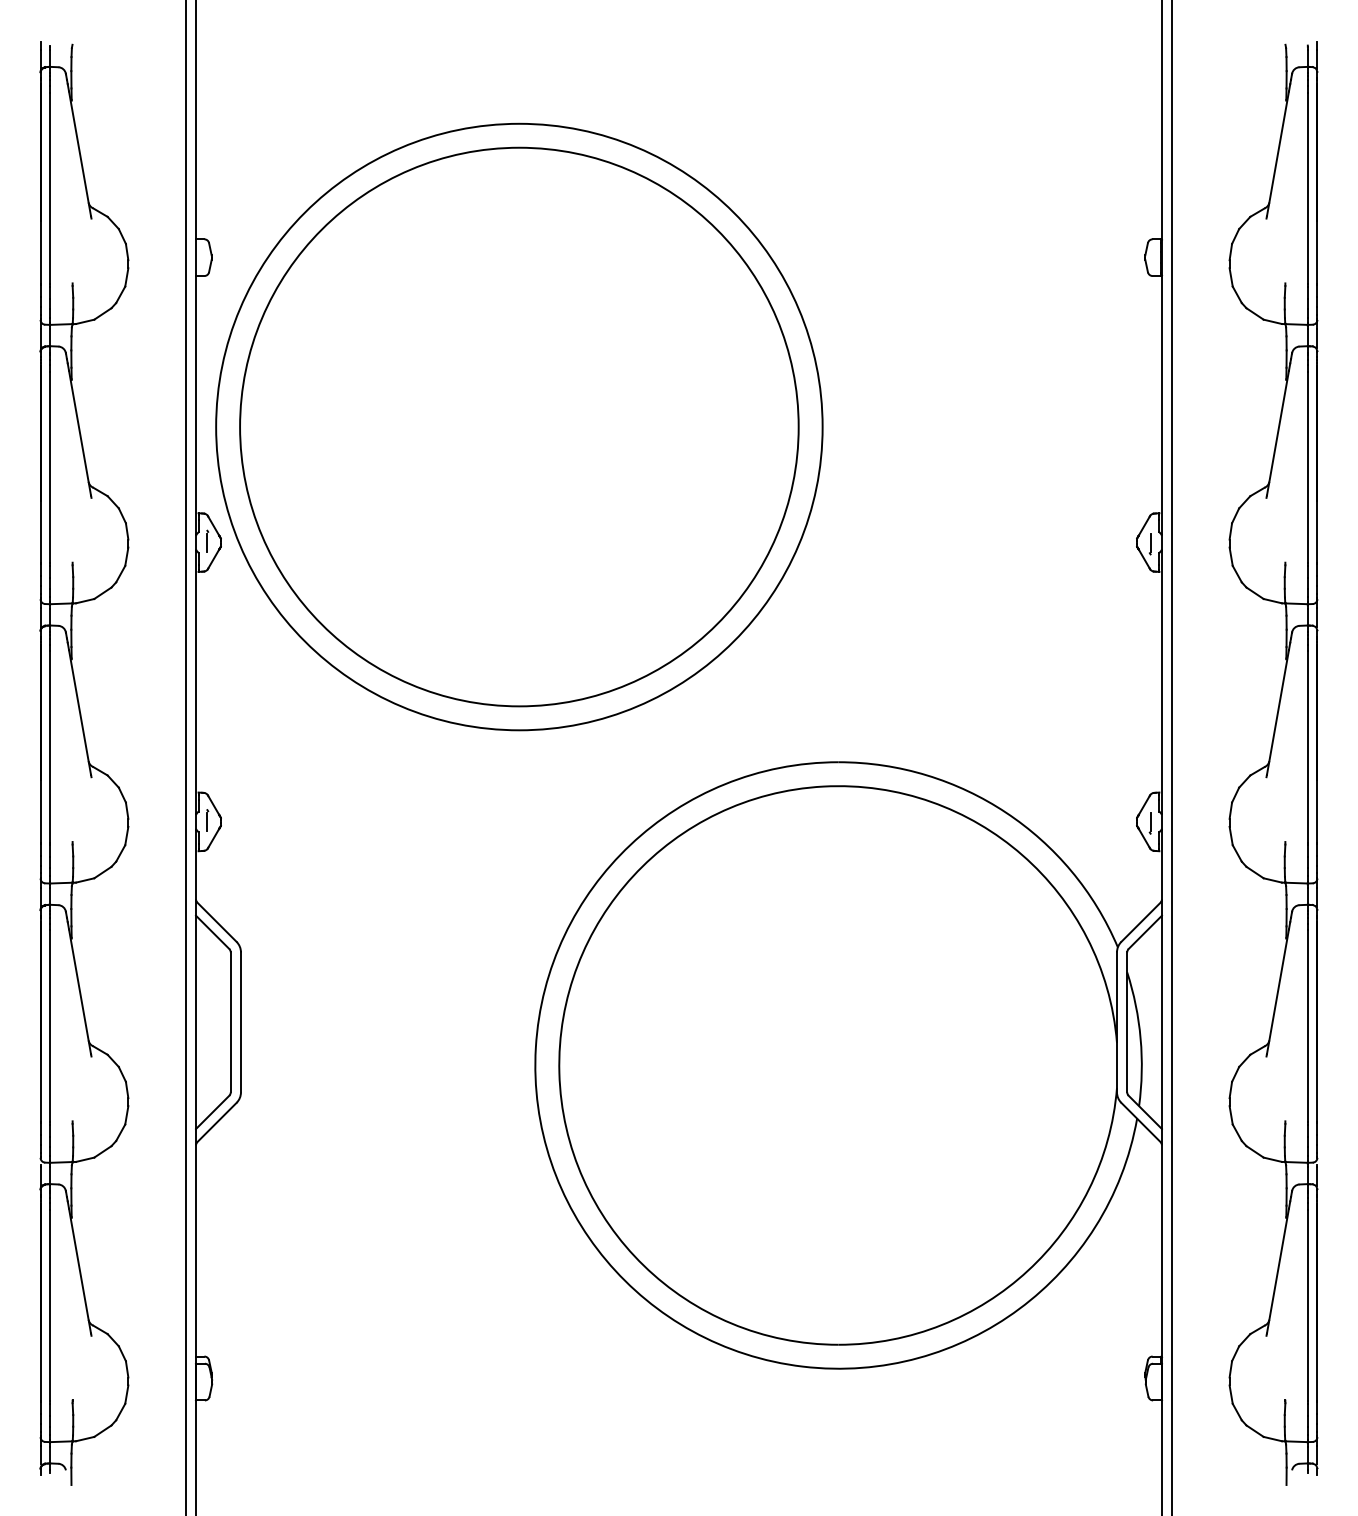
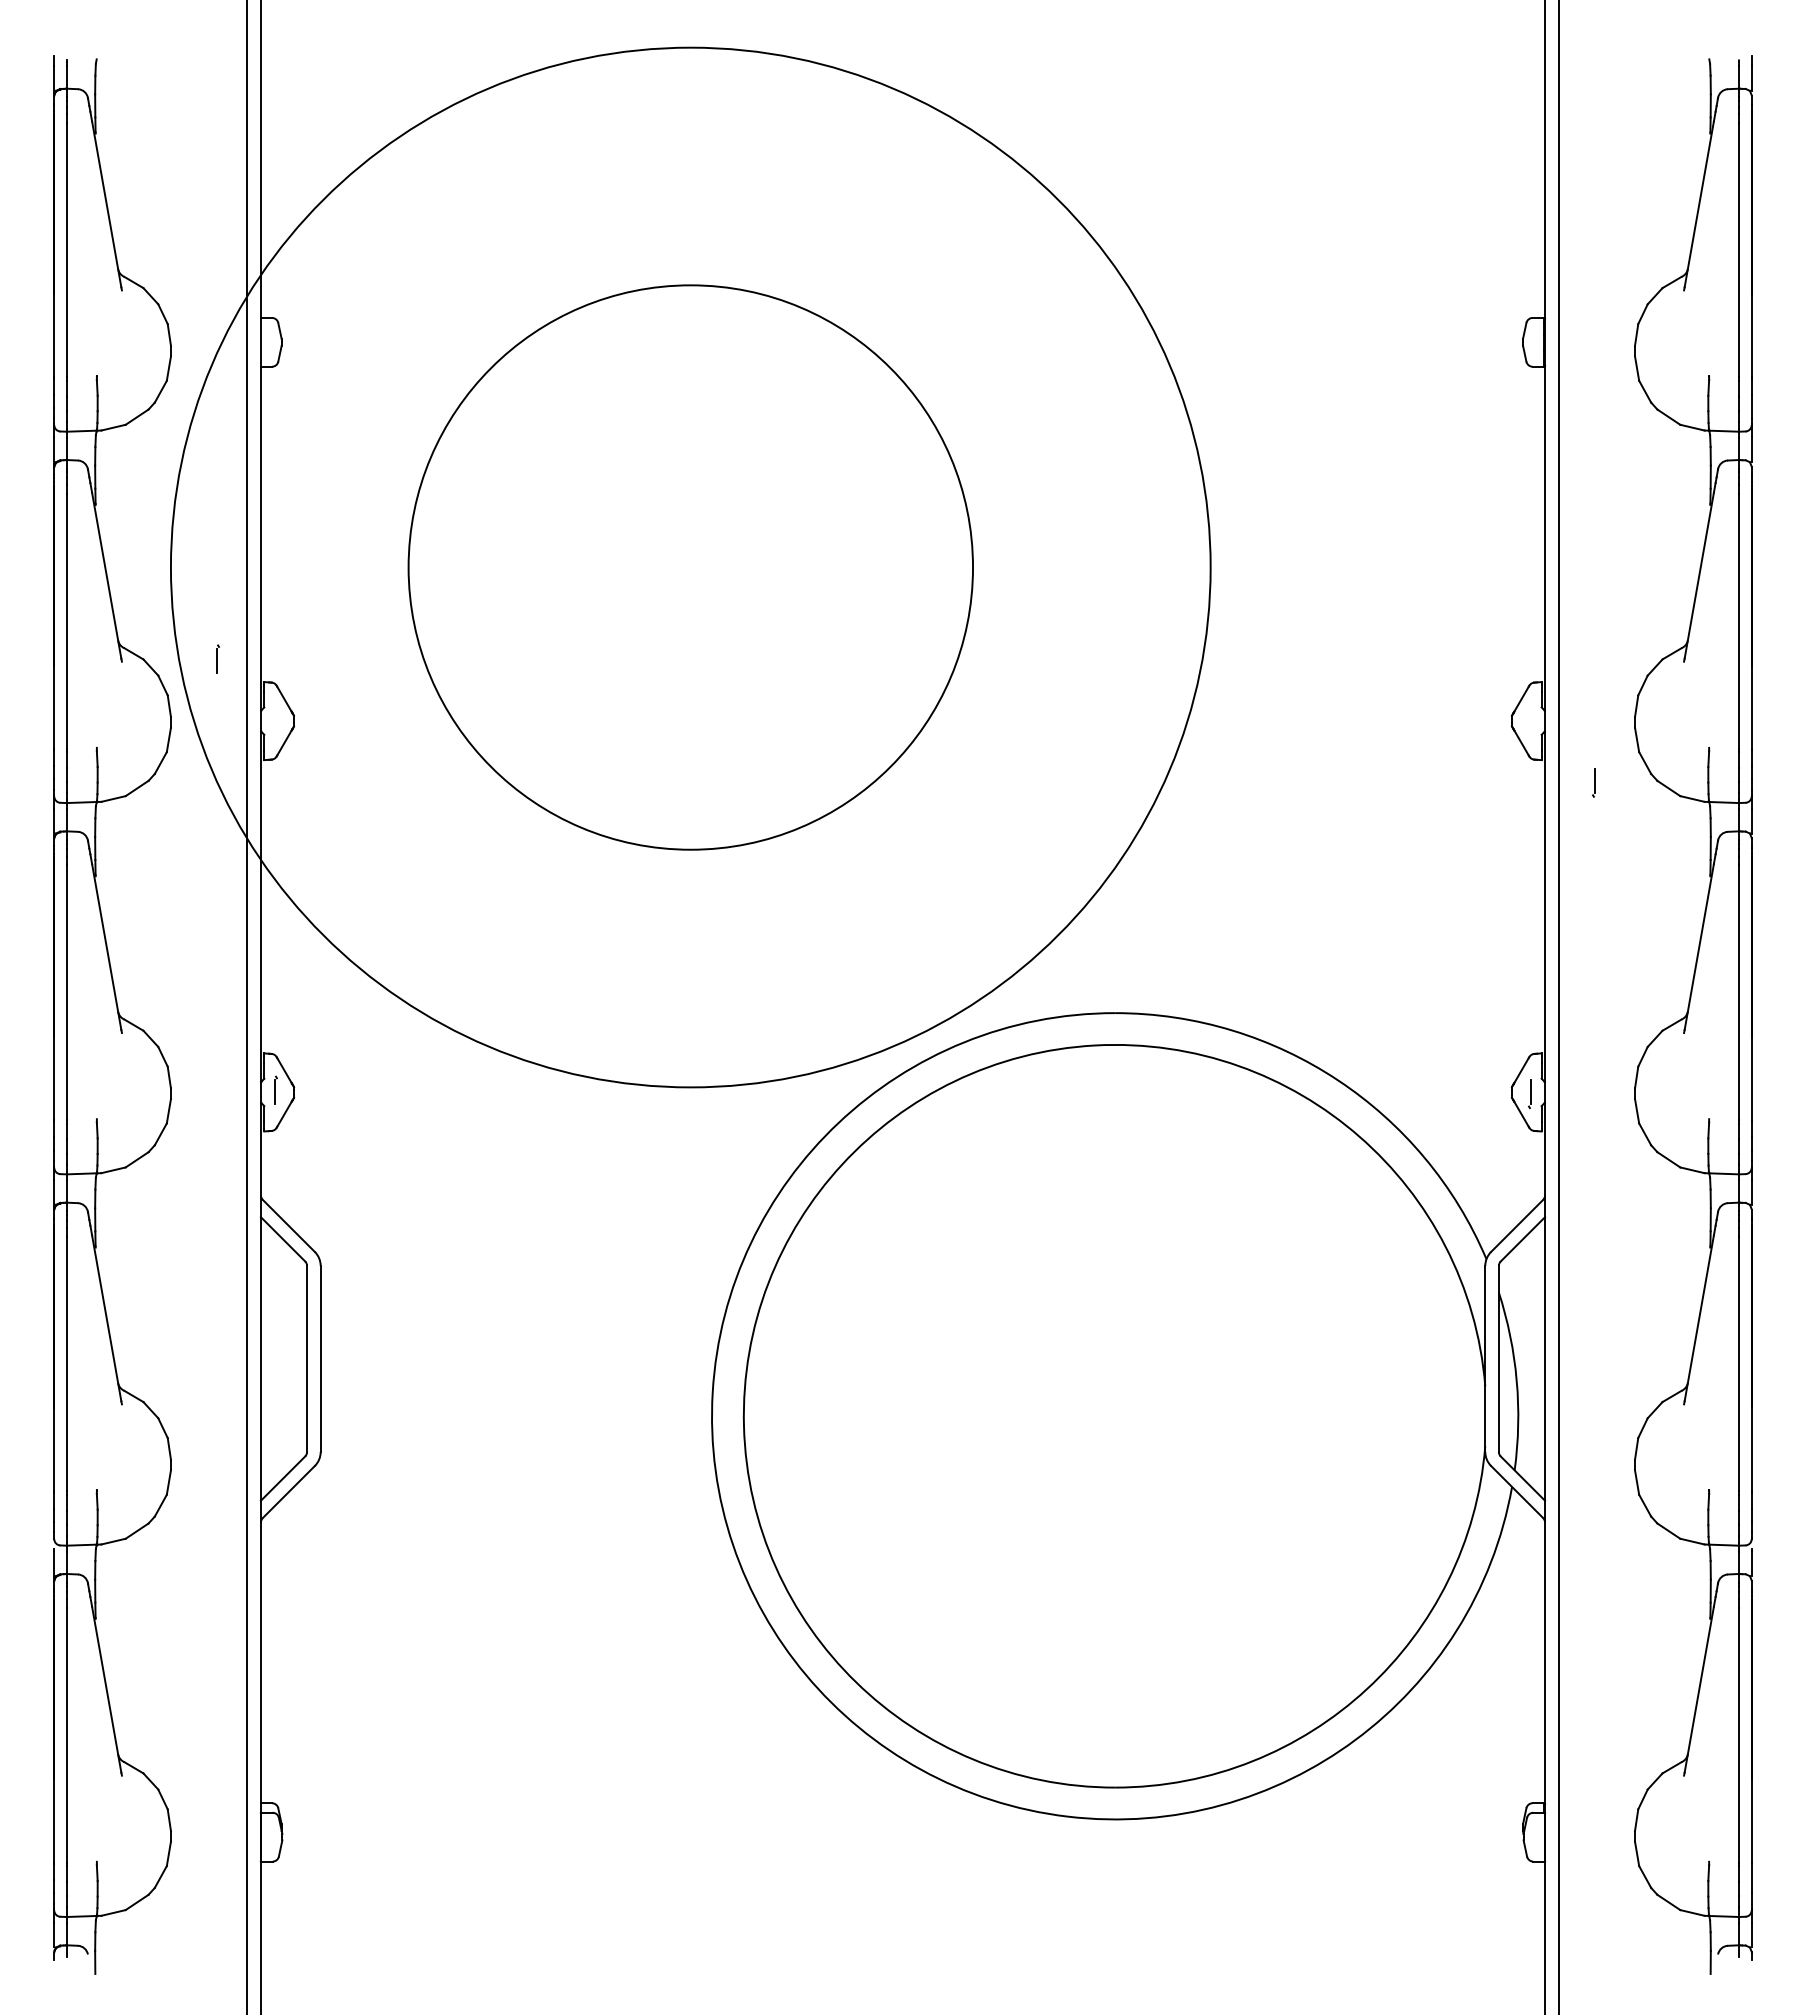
circle: (519, 427) -> (690, 567), size x0.7
circle: (519, 427) -> (690, 567), size x1.4
part: (206, 540) -> (217, 658), moved
part: (1150, 543) -> (1593, 782), moved

